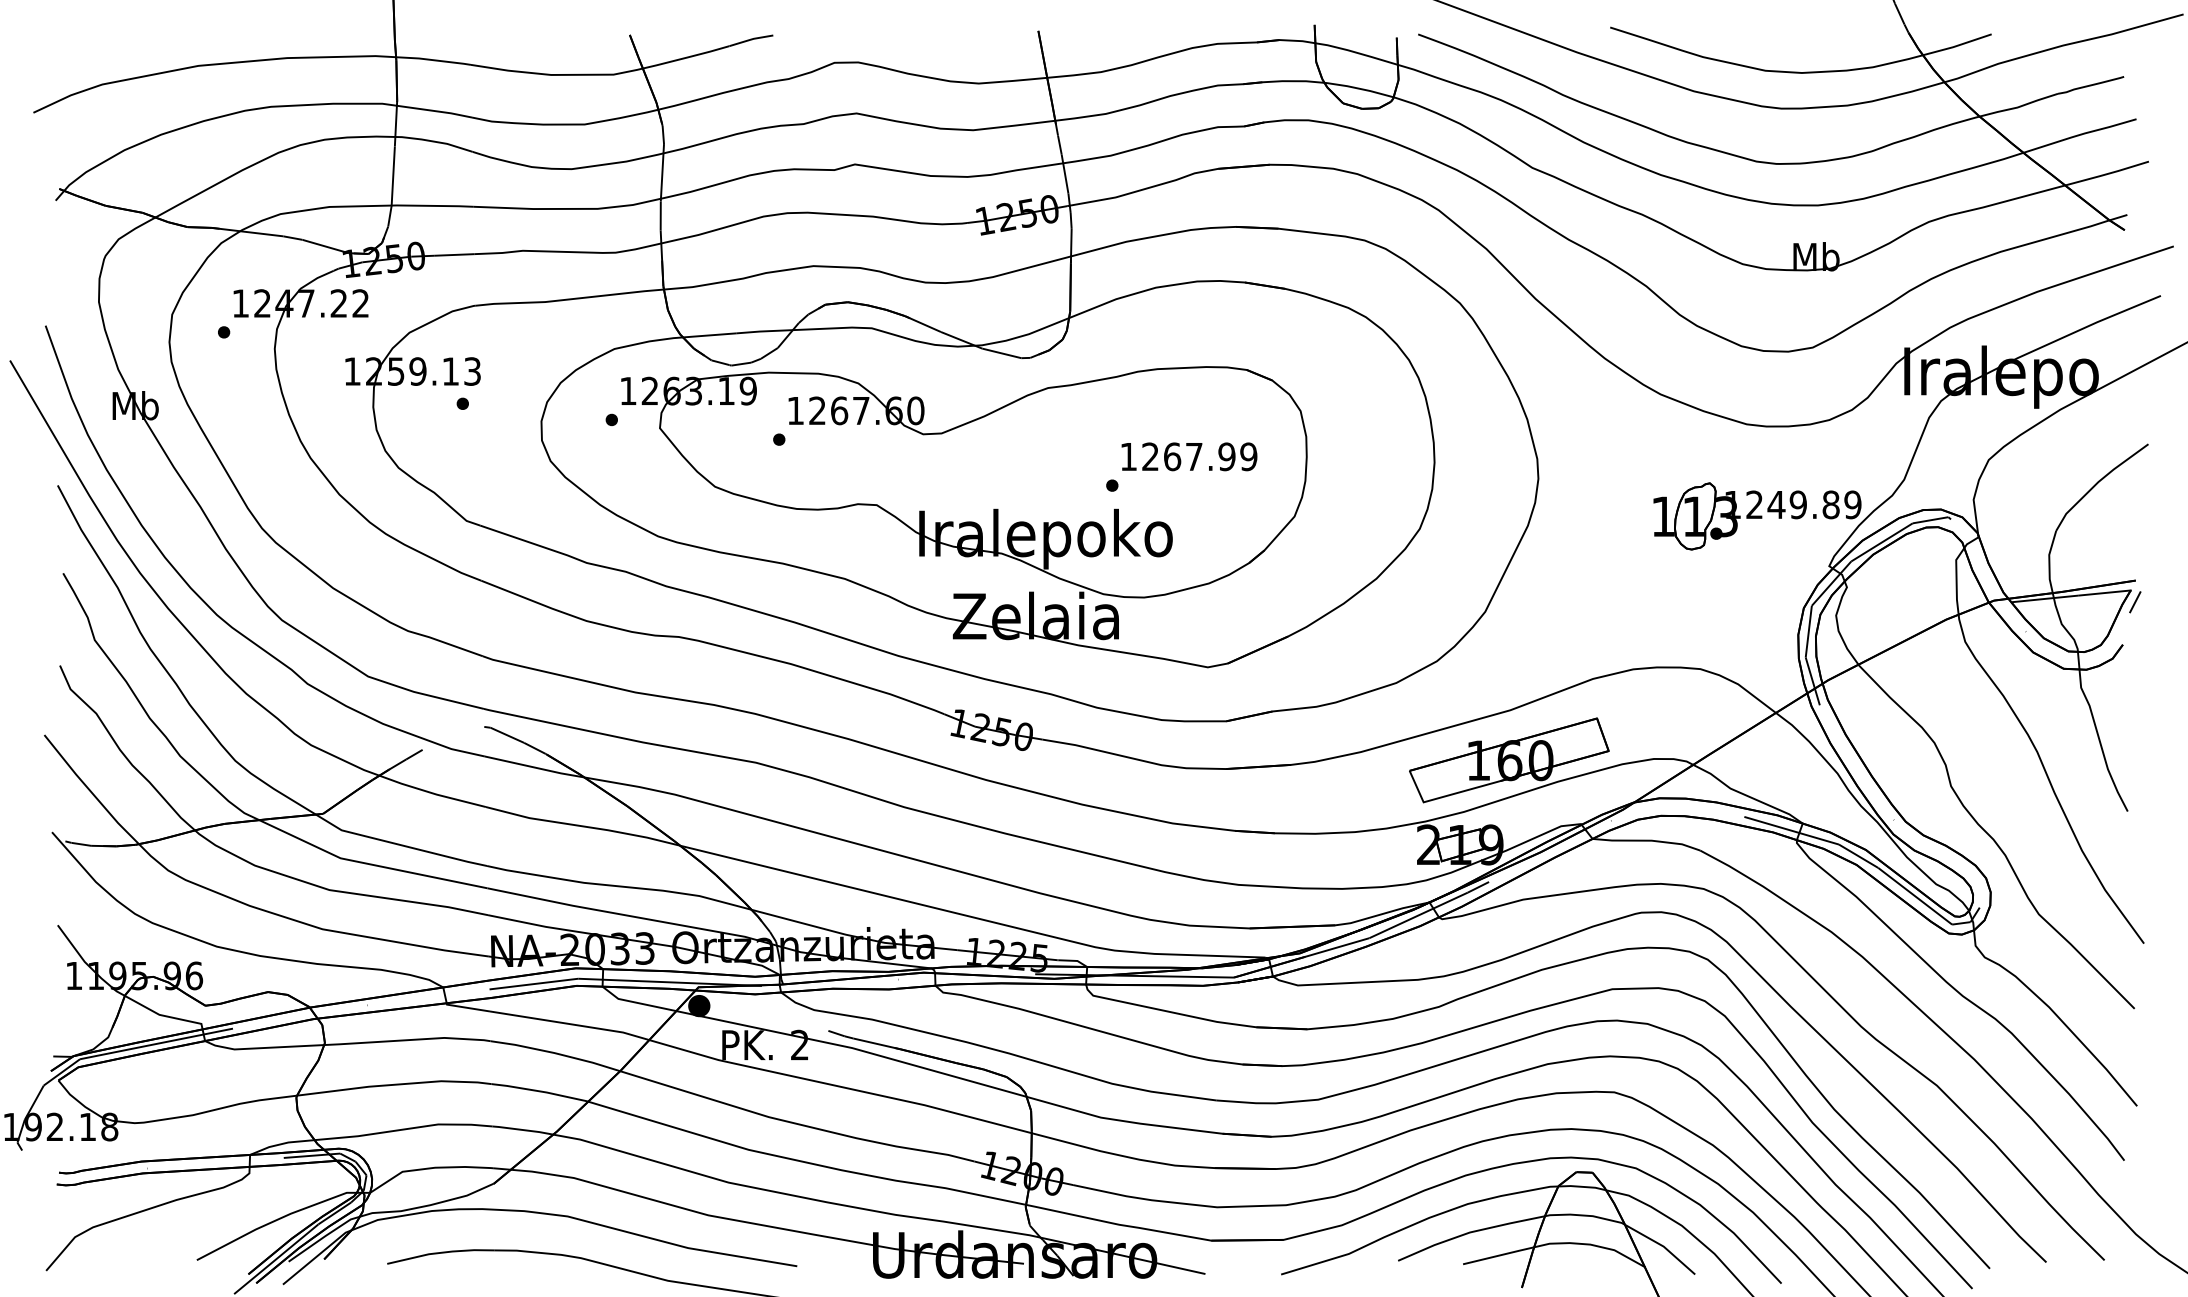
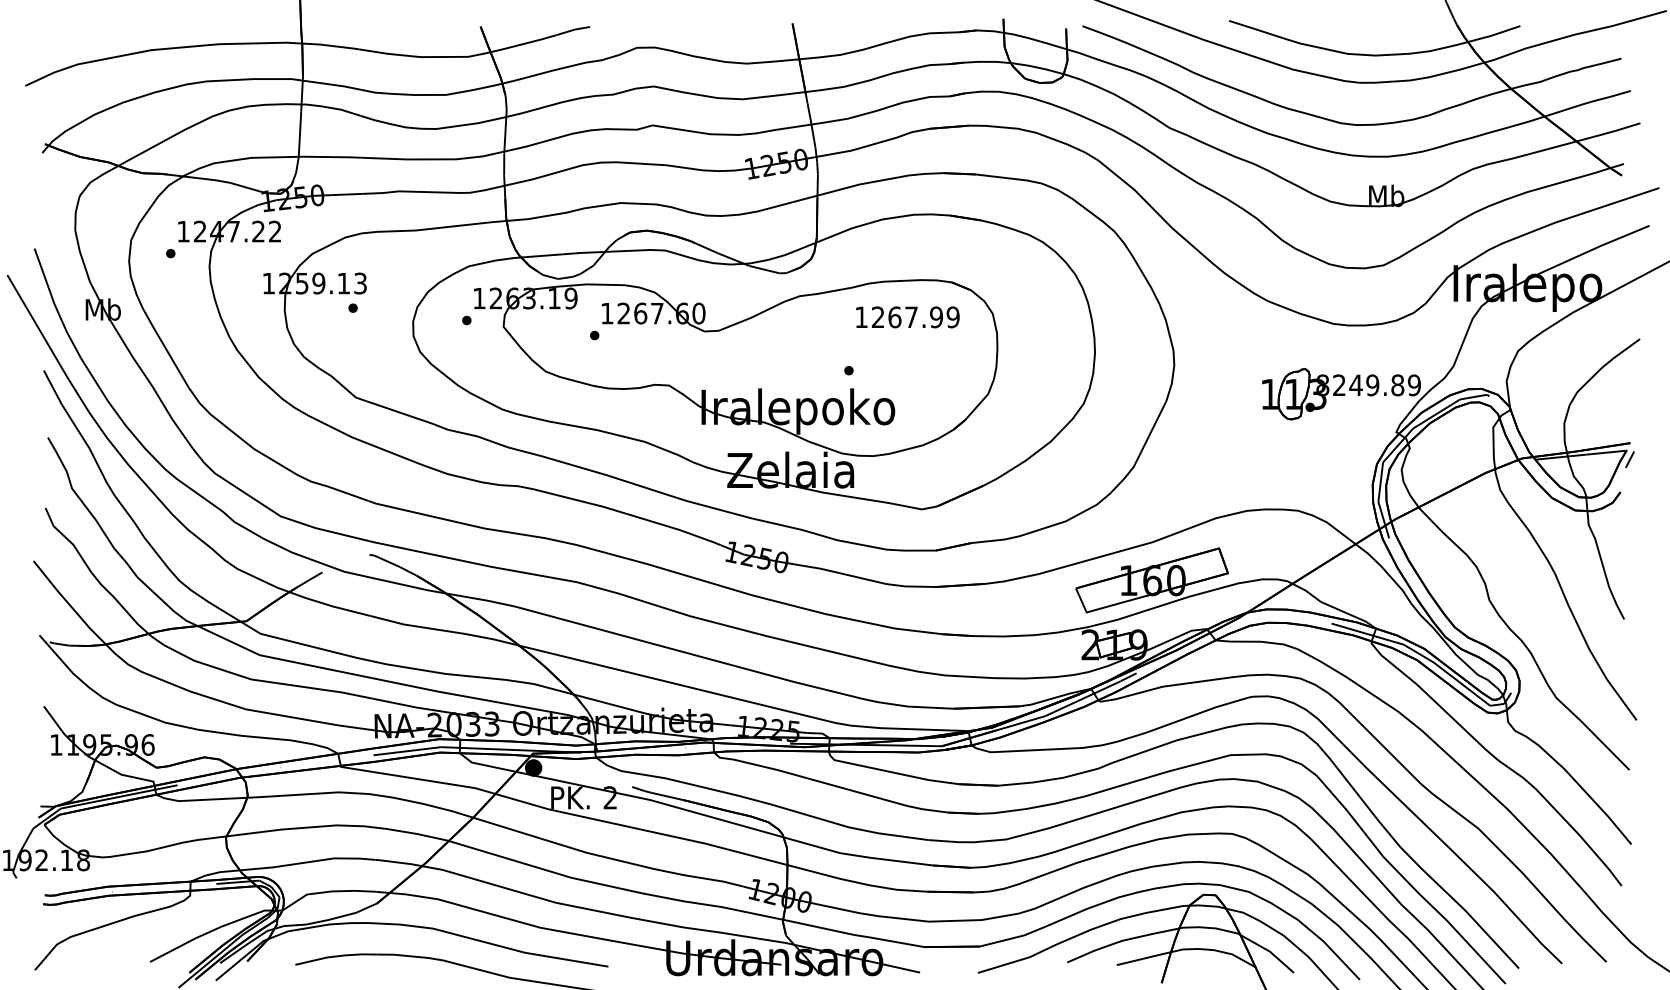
text: (1189, 456) -> (907, 317), moved
text: (1732, 504) -> (1322, 385), 1249.89 -> 8249.89

